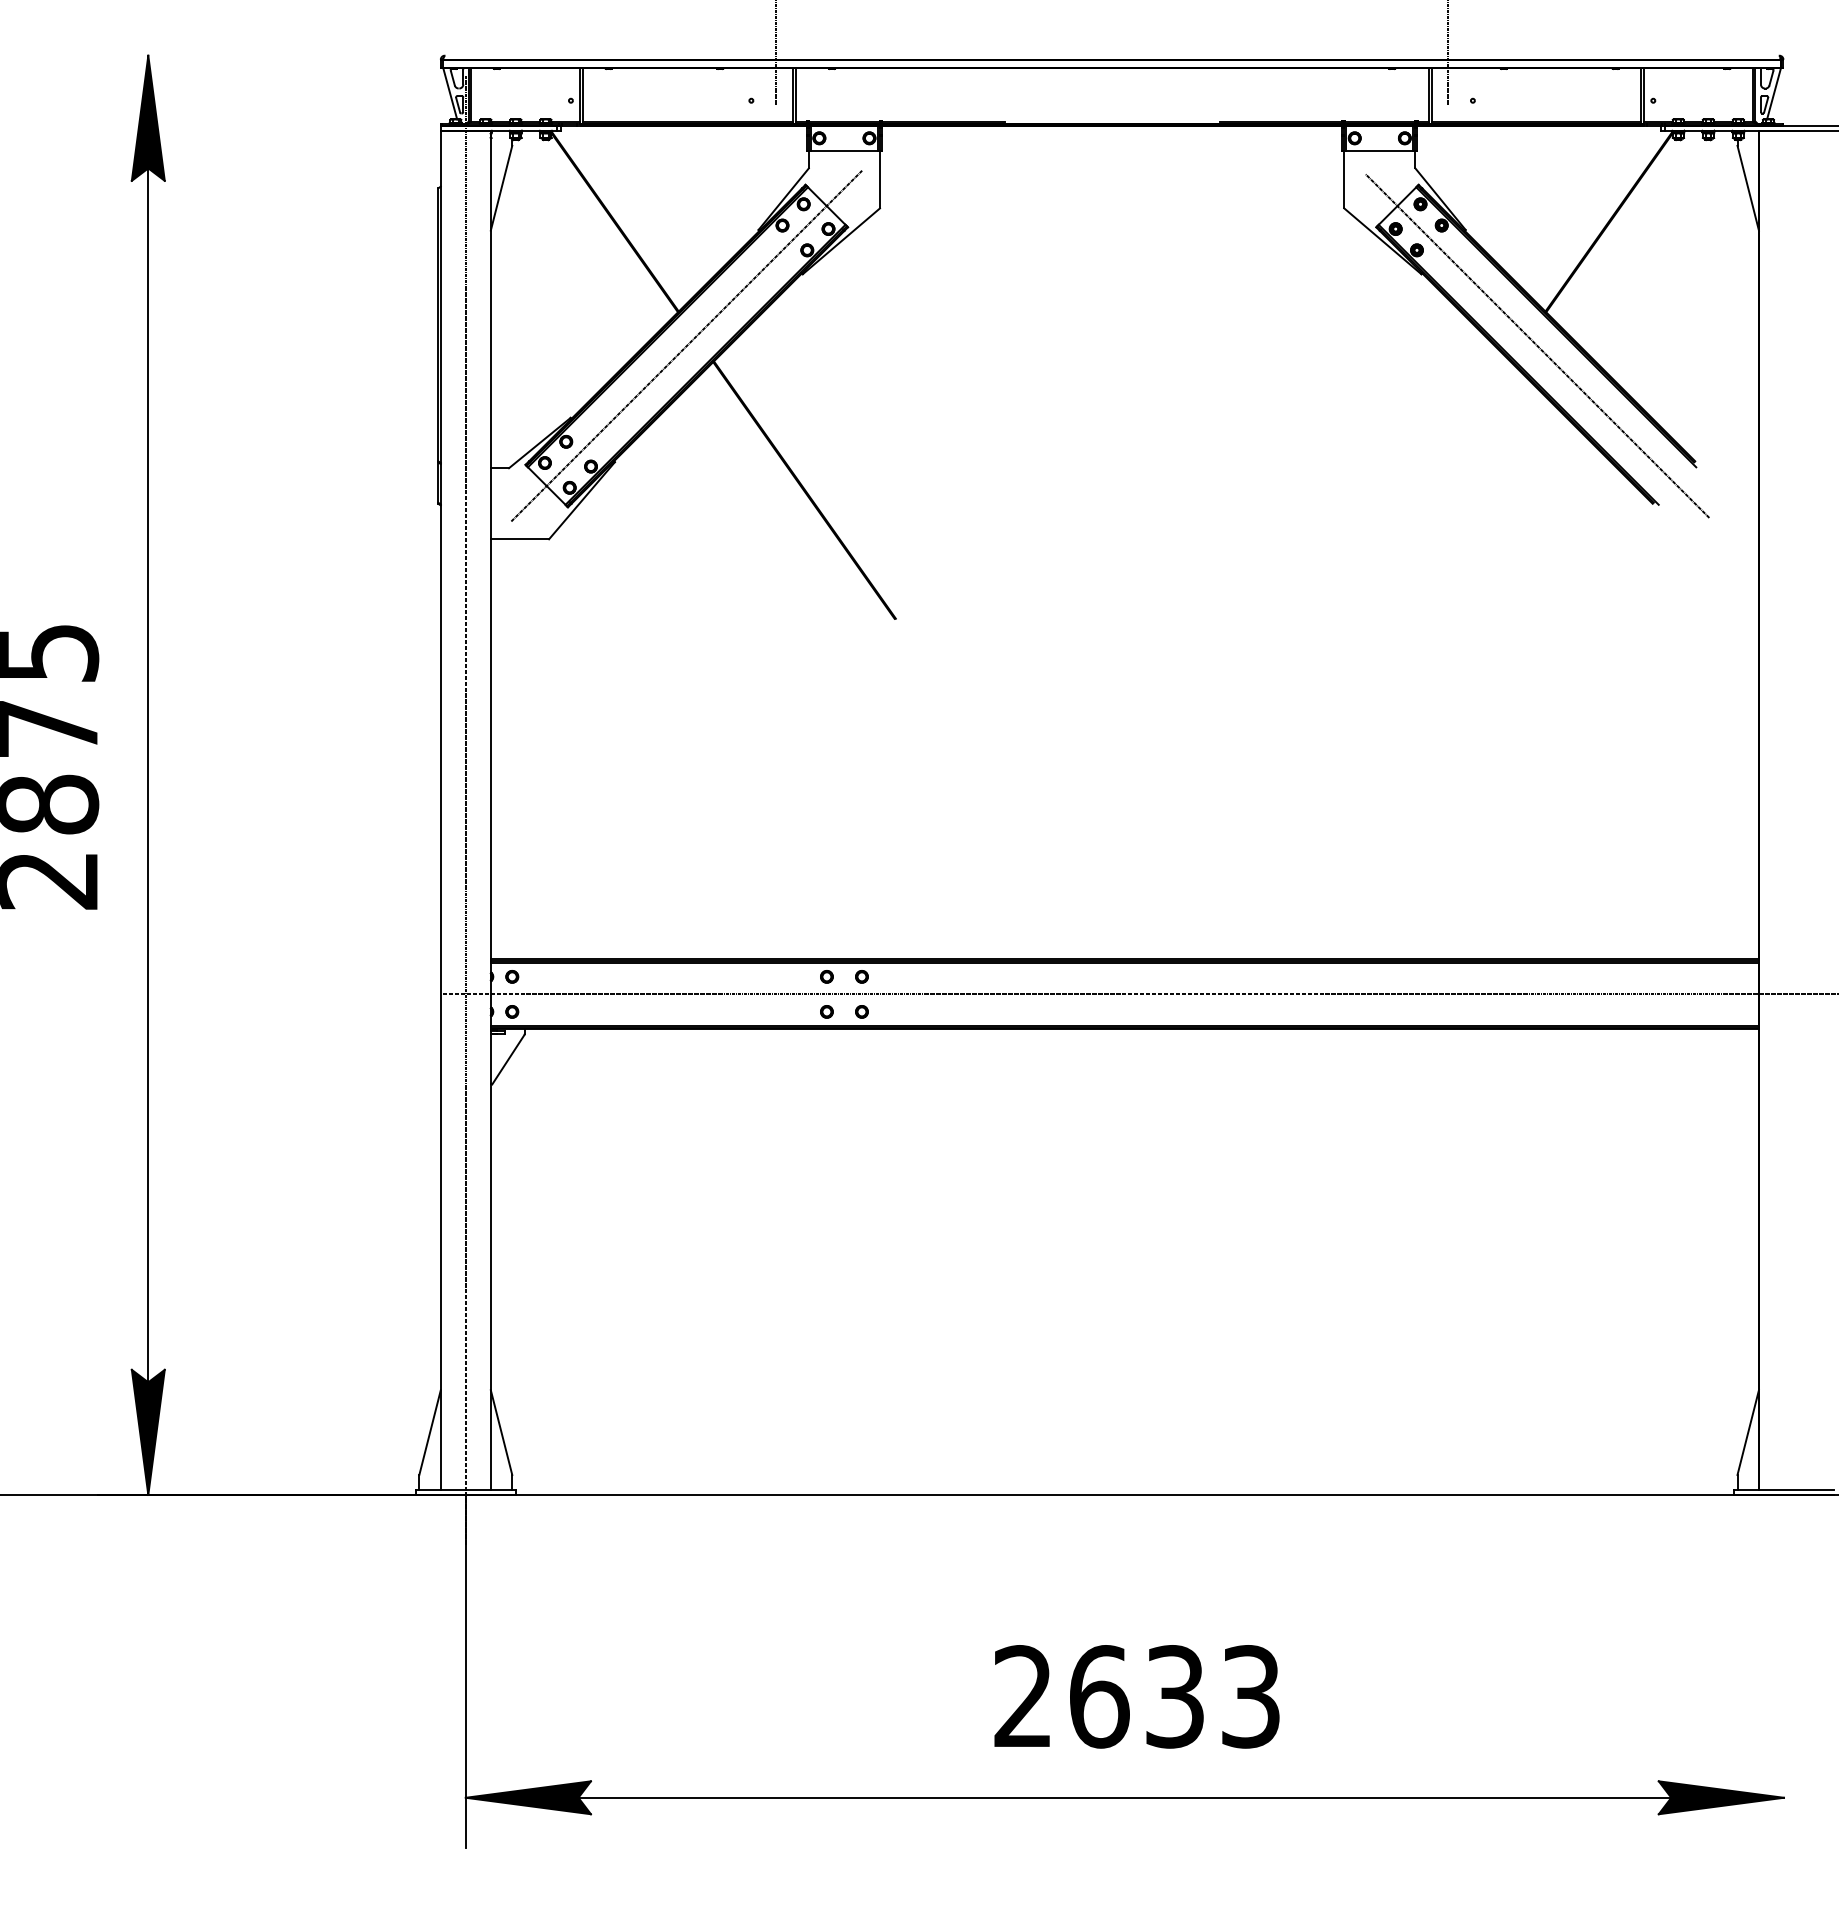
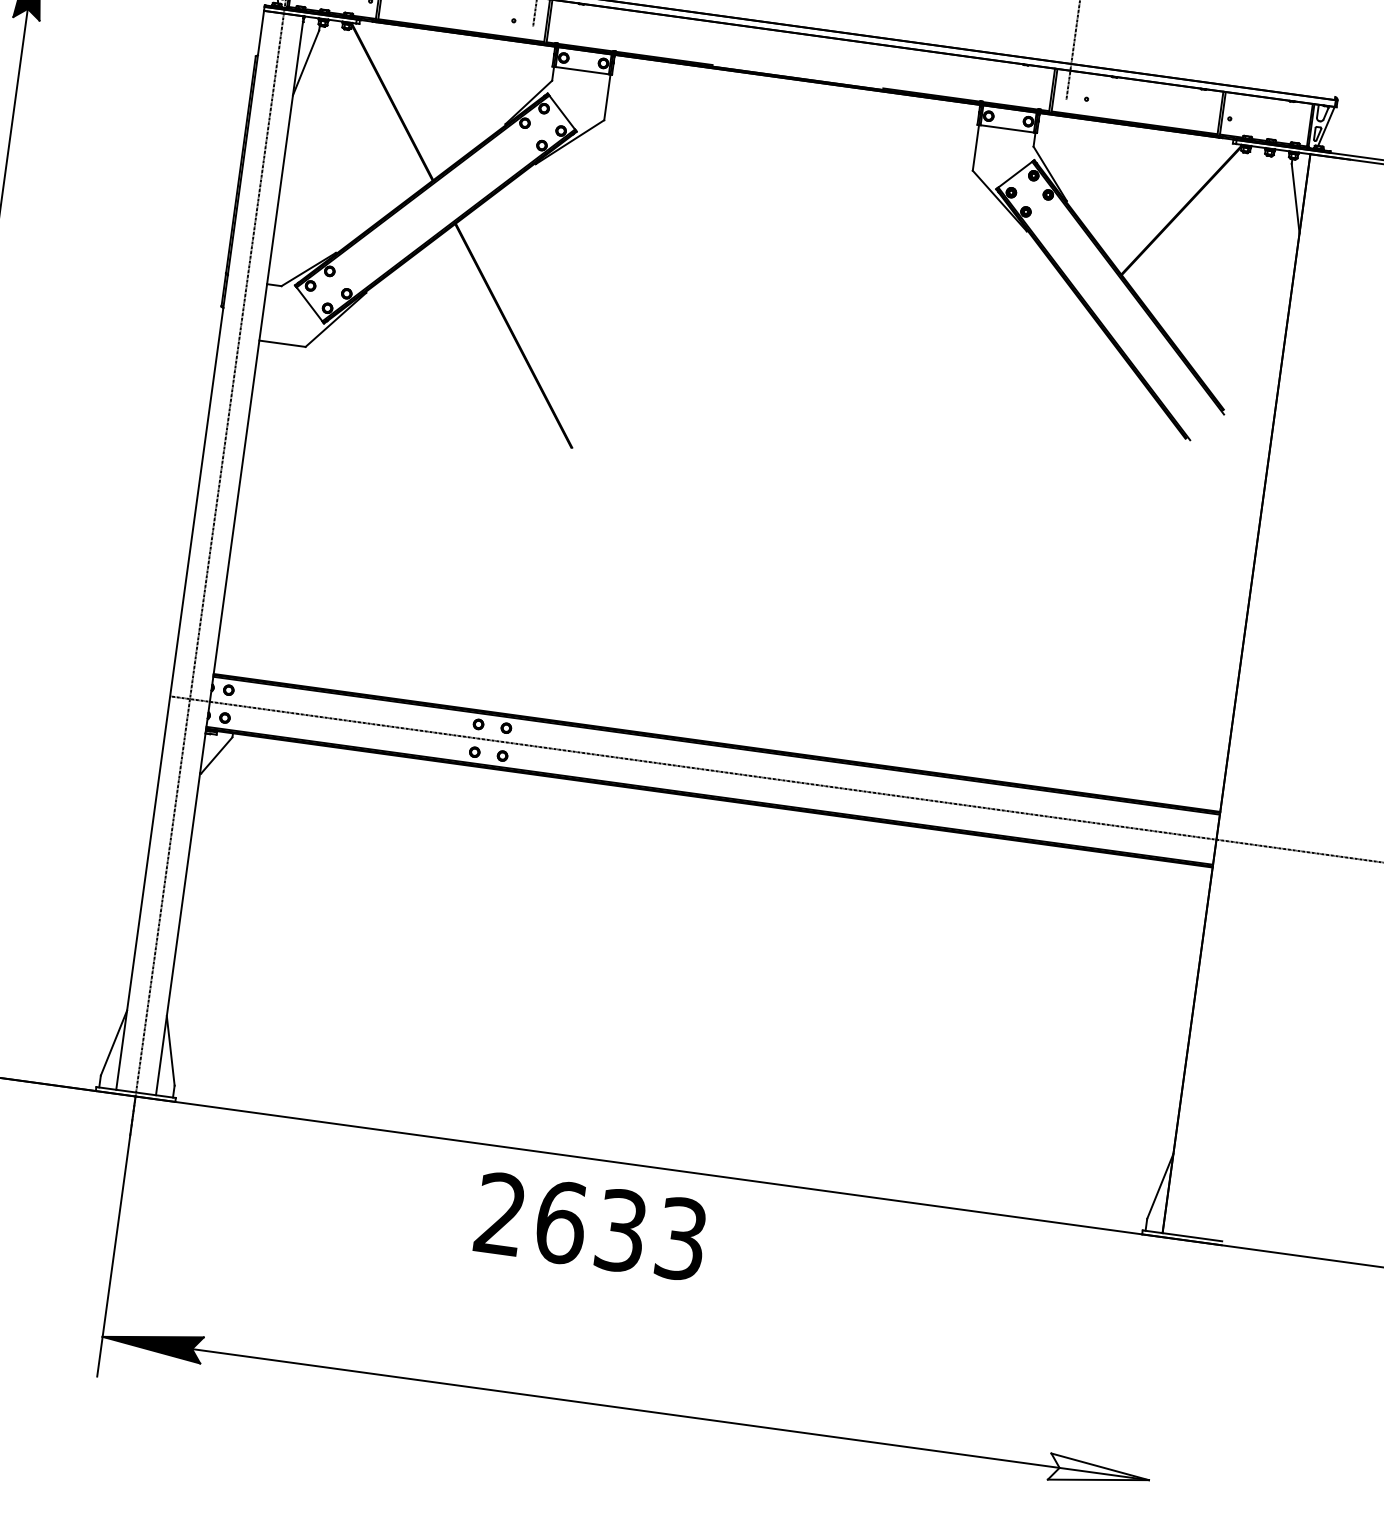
line: (686, 345) -> (435, 208), removed
line: (1537, 345) -> (1111, 300), removed
text: (1136, 1696) -> (590, 1226), moved
fill: (1720, 1797) -> (1098, 1473), removed

